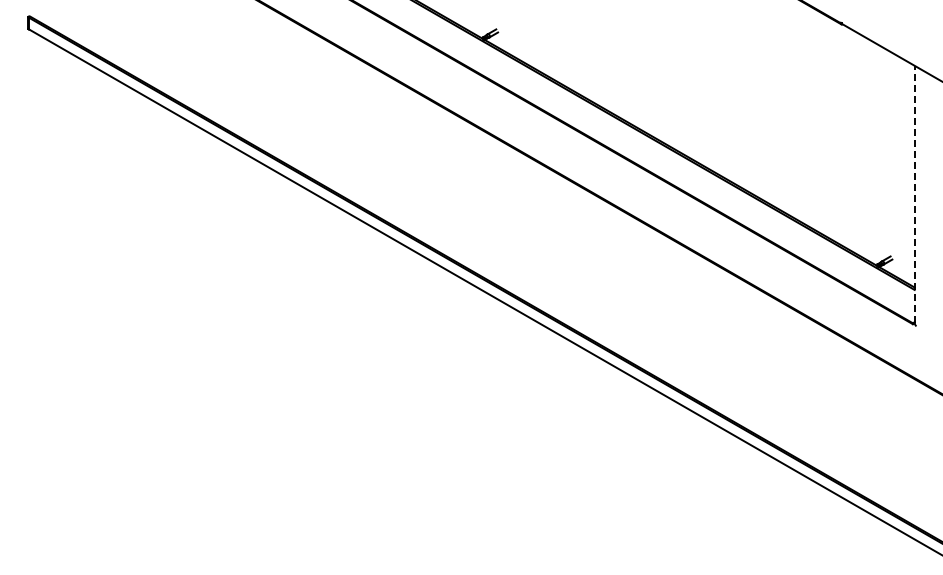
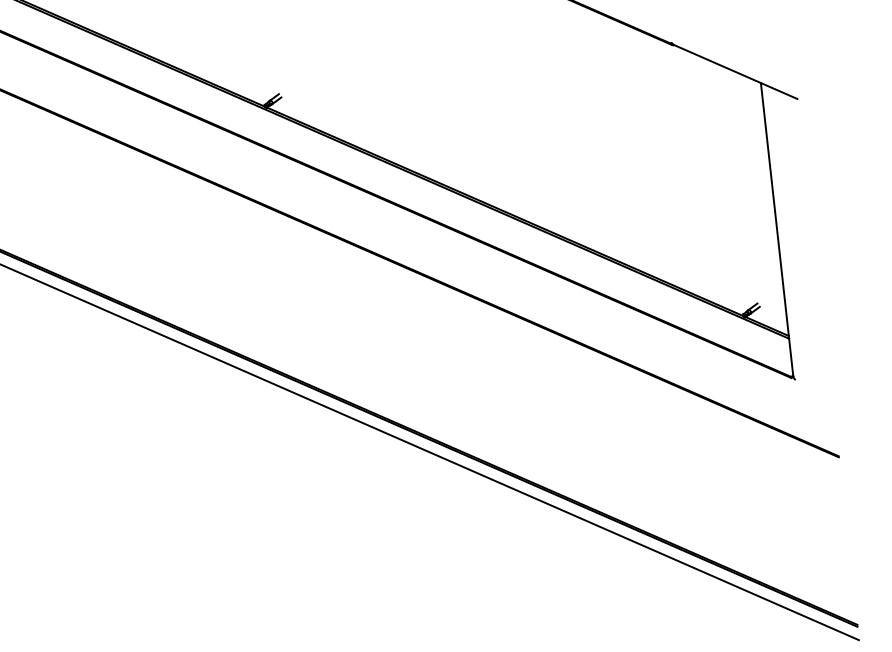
line: (914, 194) -> (776, 229), dashed -> solid

